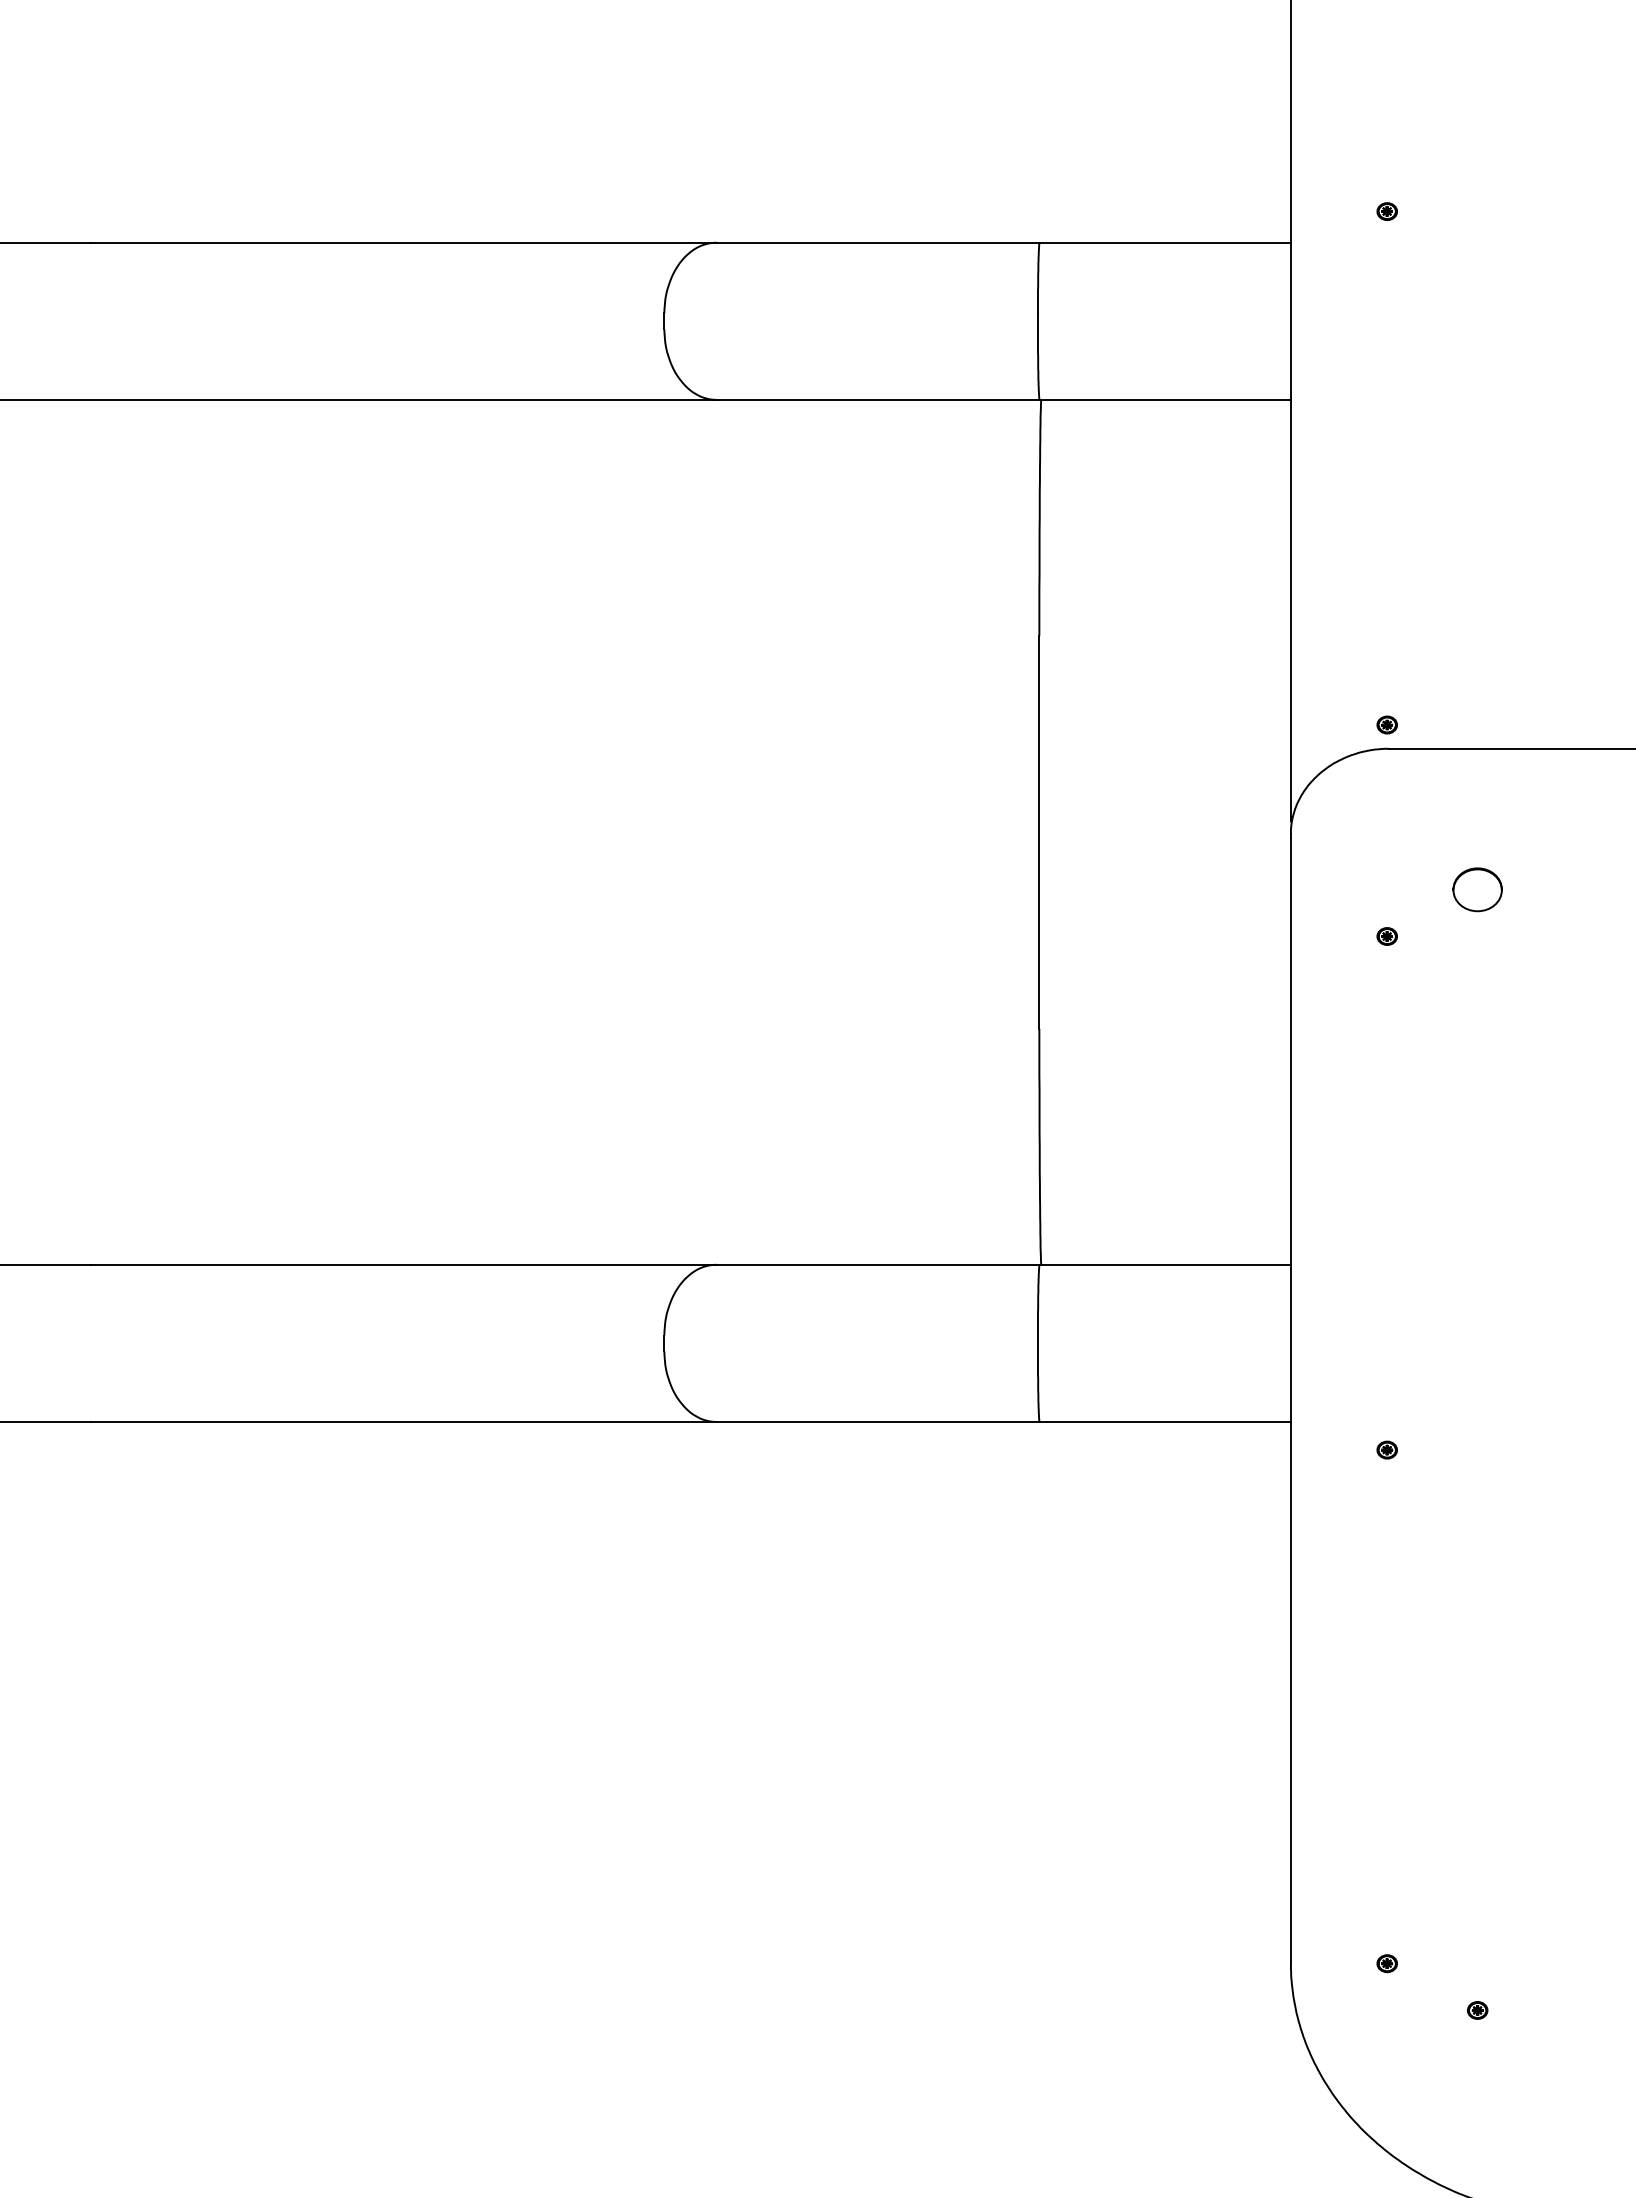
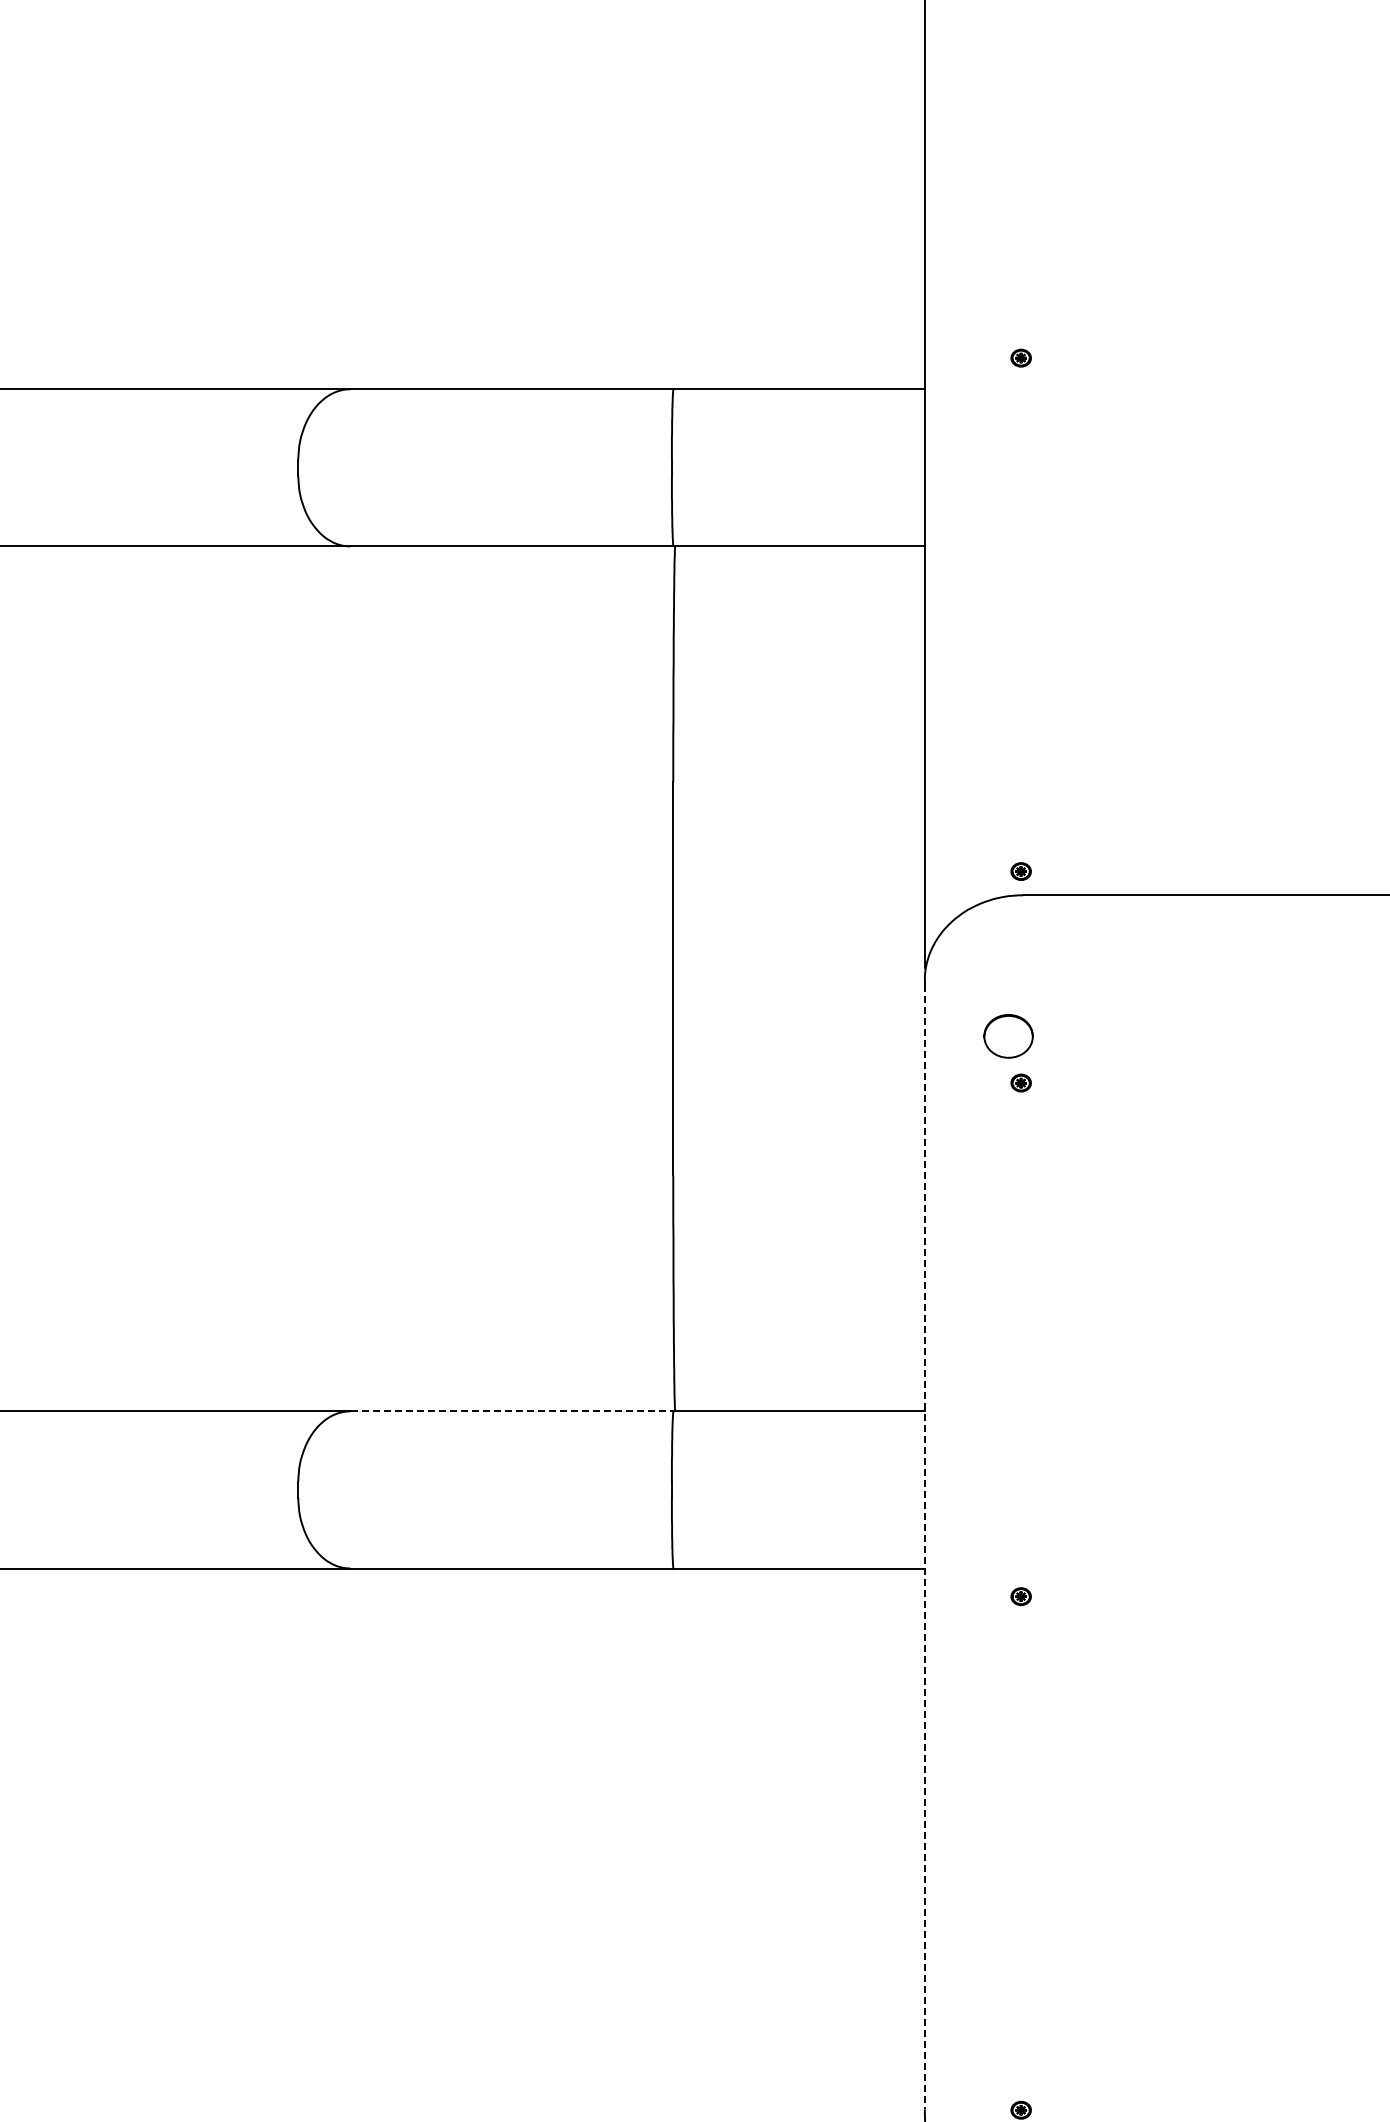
part: (1477, 889) -> (1008, 1036), moved
line: (878, 1264) -> (512, 1411), solid -> dashed
line: (1290, 1400) -> (924, 1547), solid -> dashed

